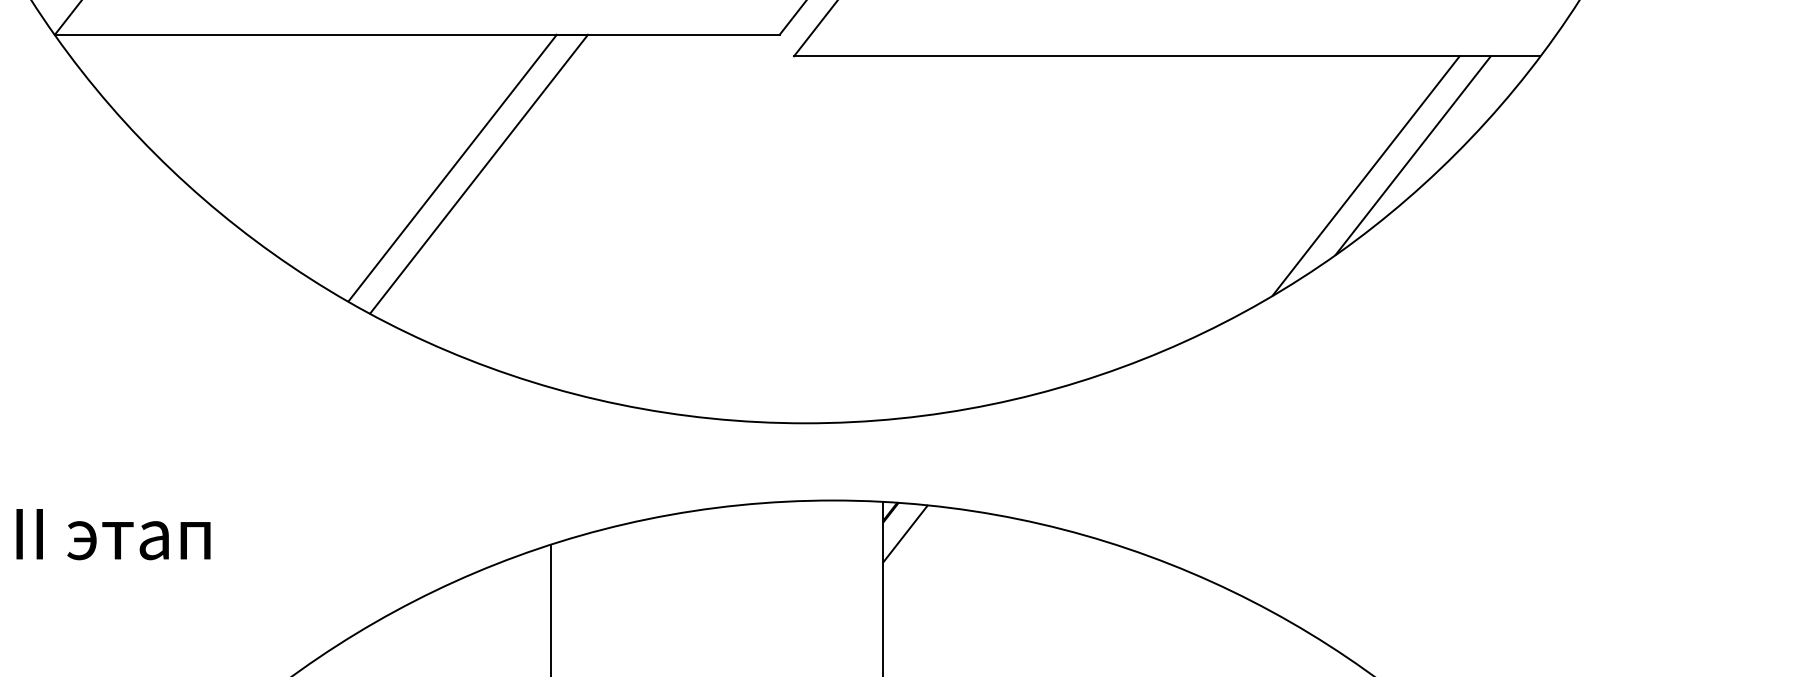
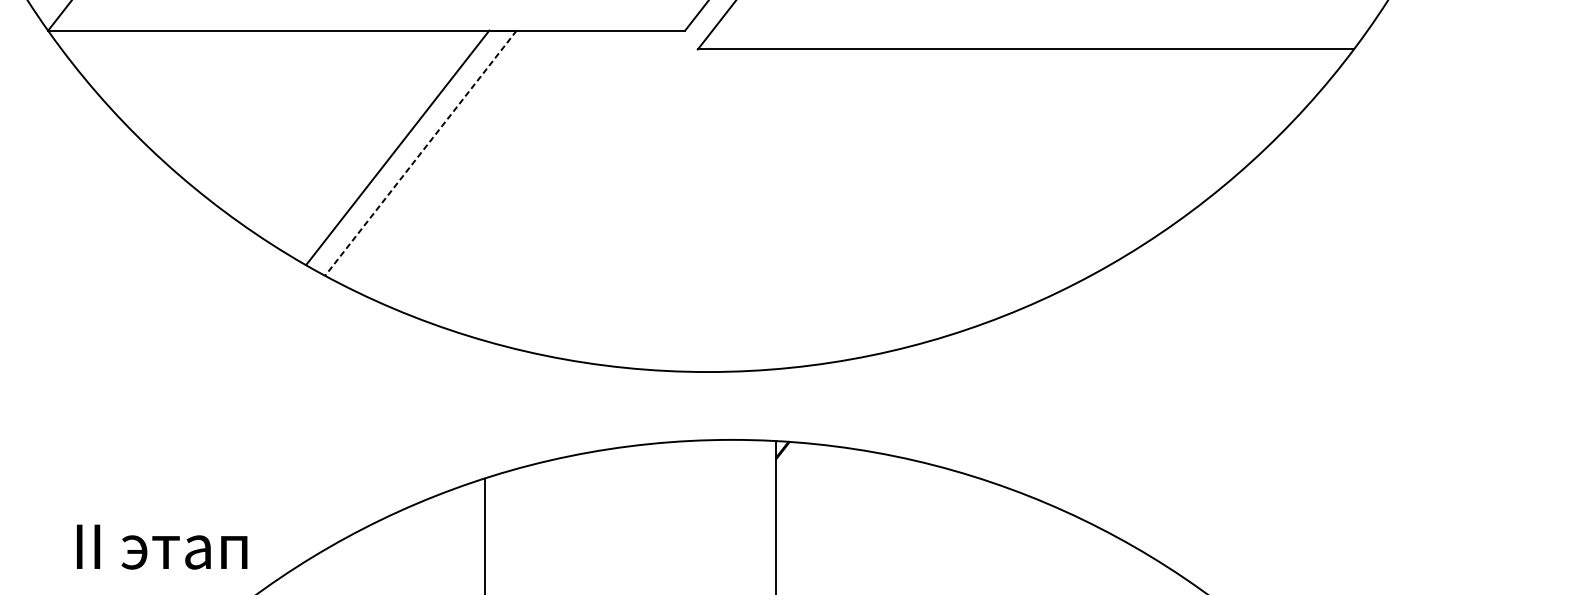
line: (1412, 155) -> (1241, 136), removed
line: (479, 174) -> (421, 153), solid -> dashed
line: (1365, 175) -> (1200, 154), removed
line: (905, 533) -> (795, 468), removed
text: (113, 534) -> (162, 547), moved

